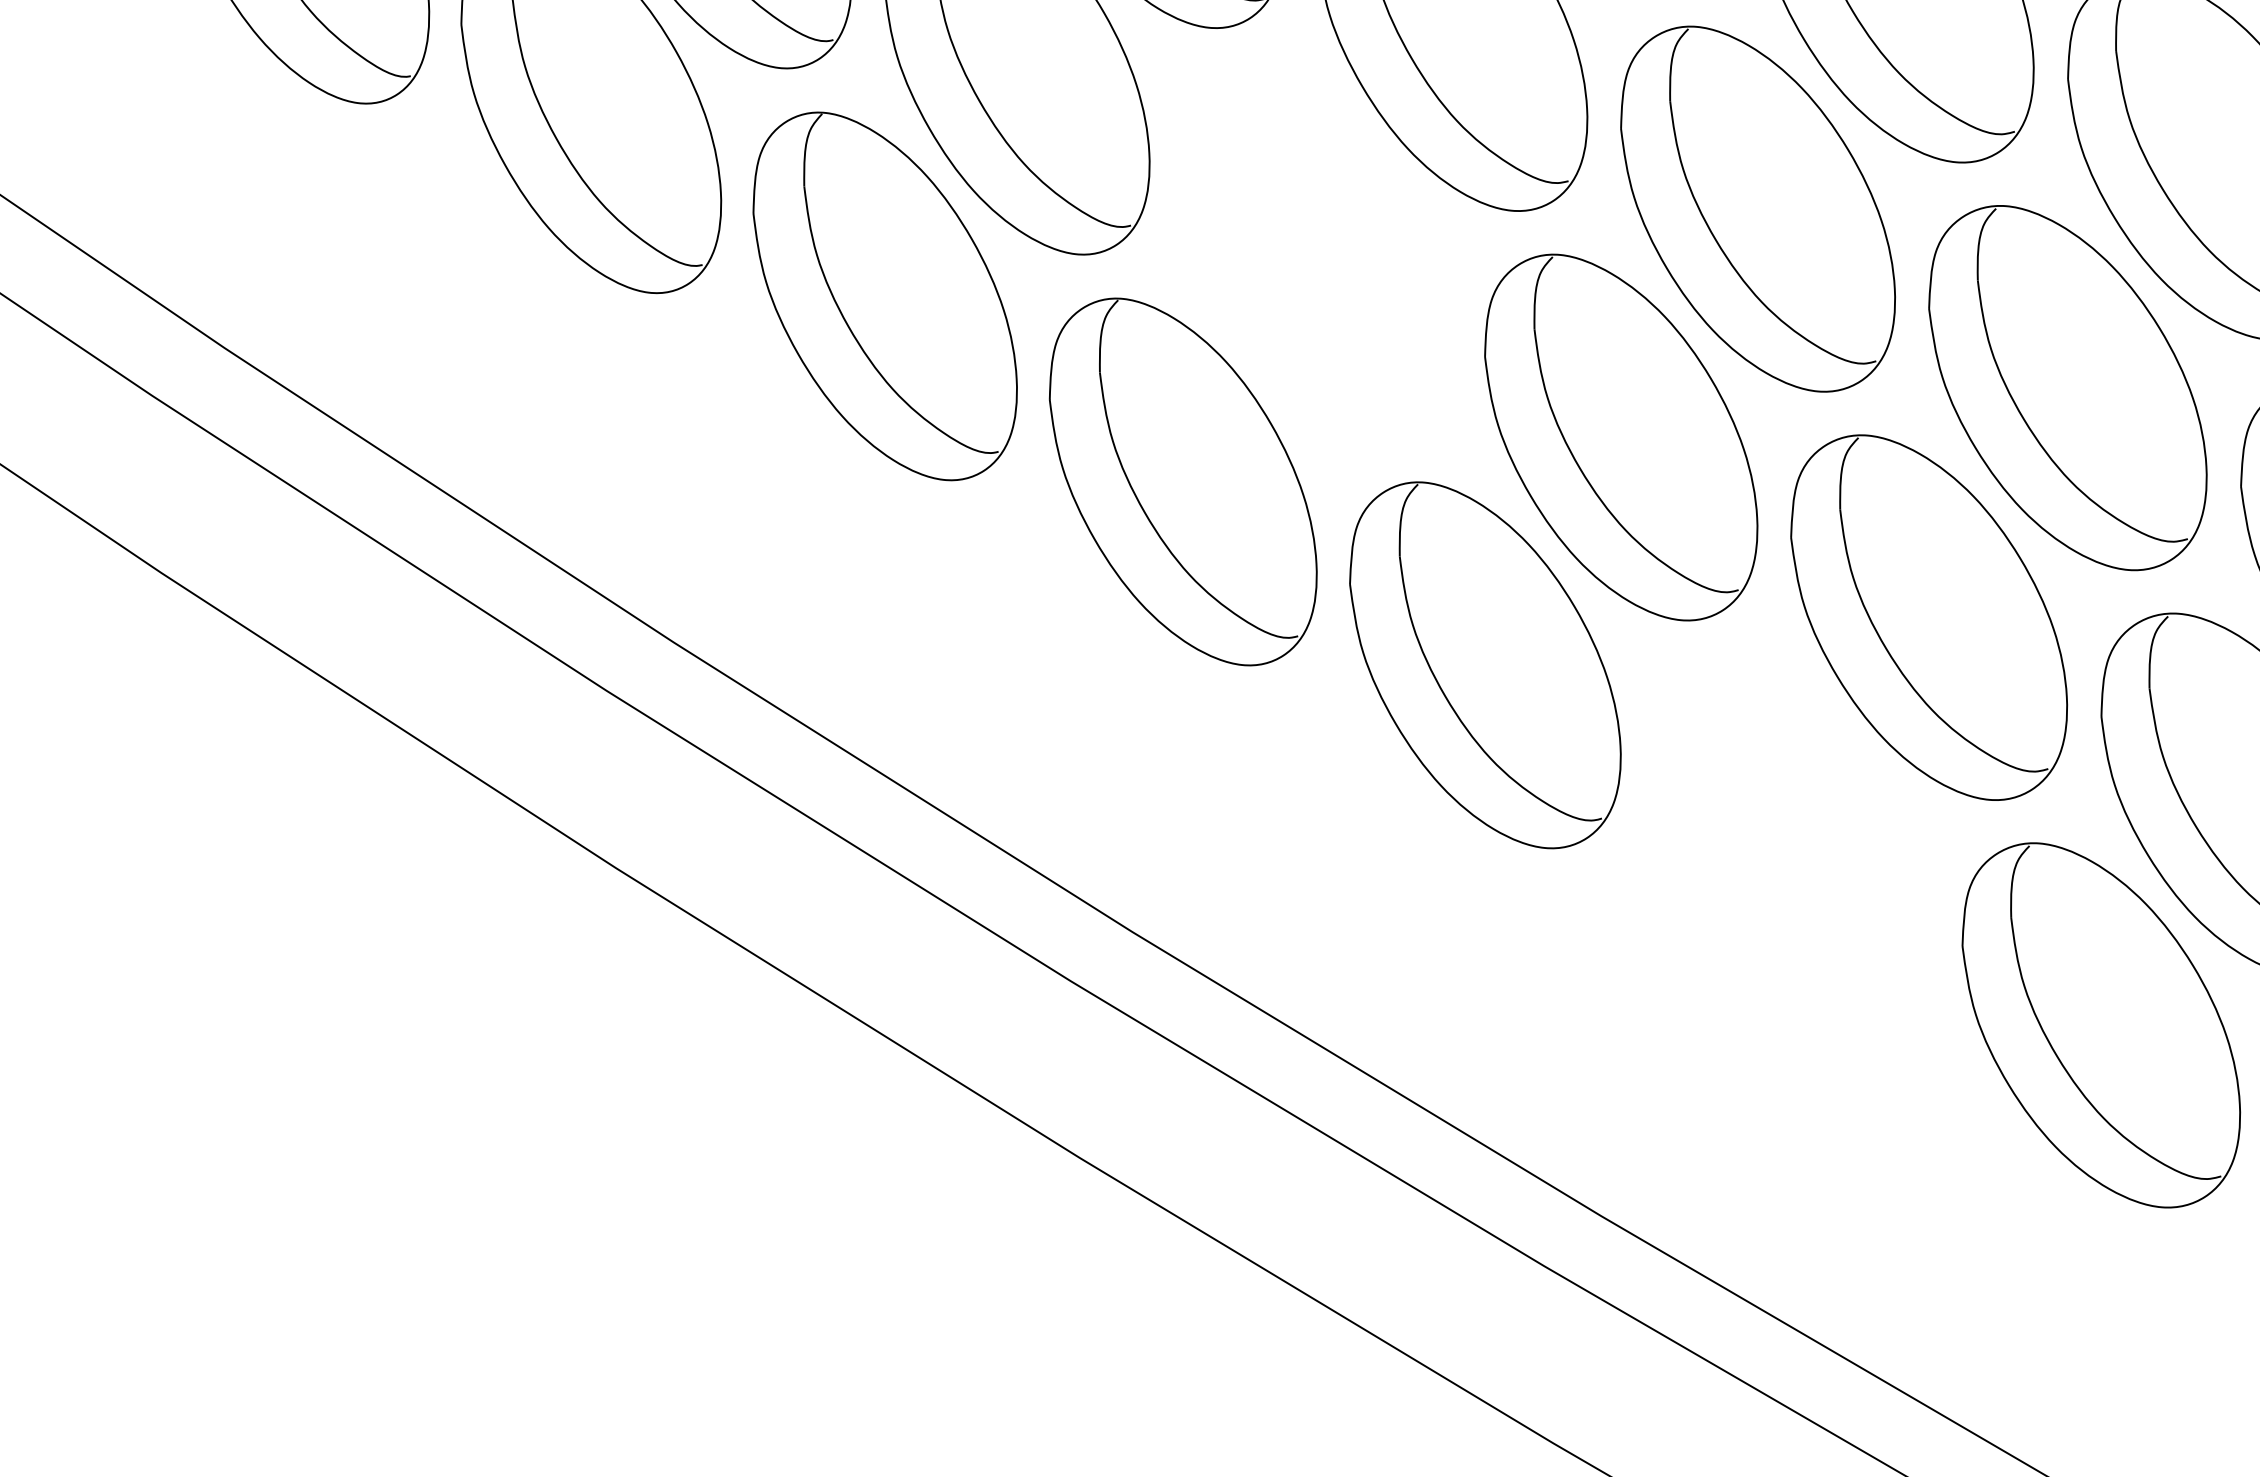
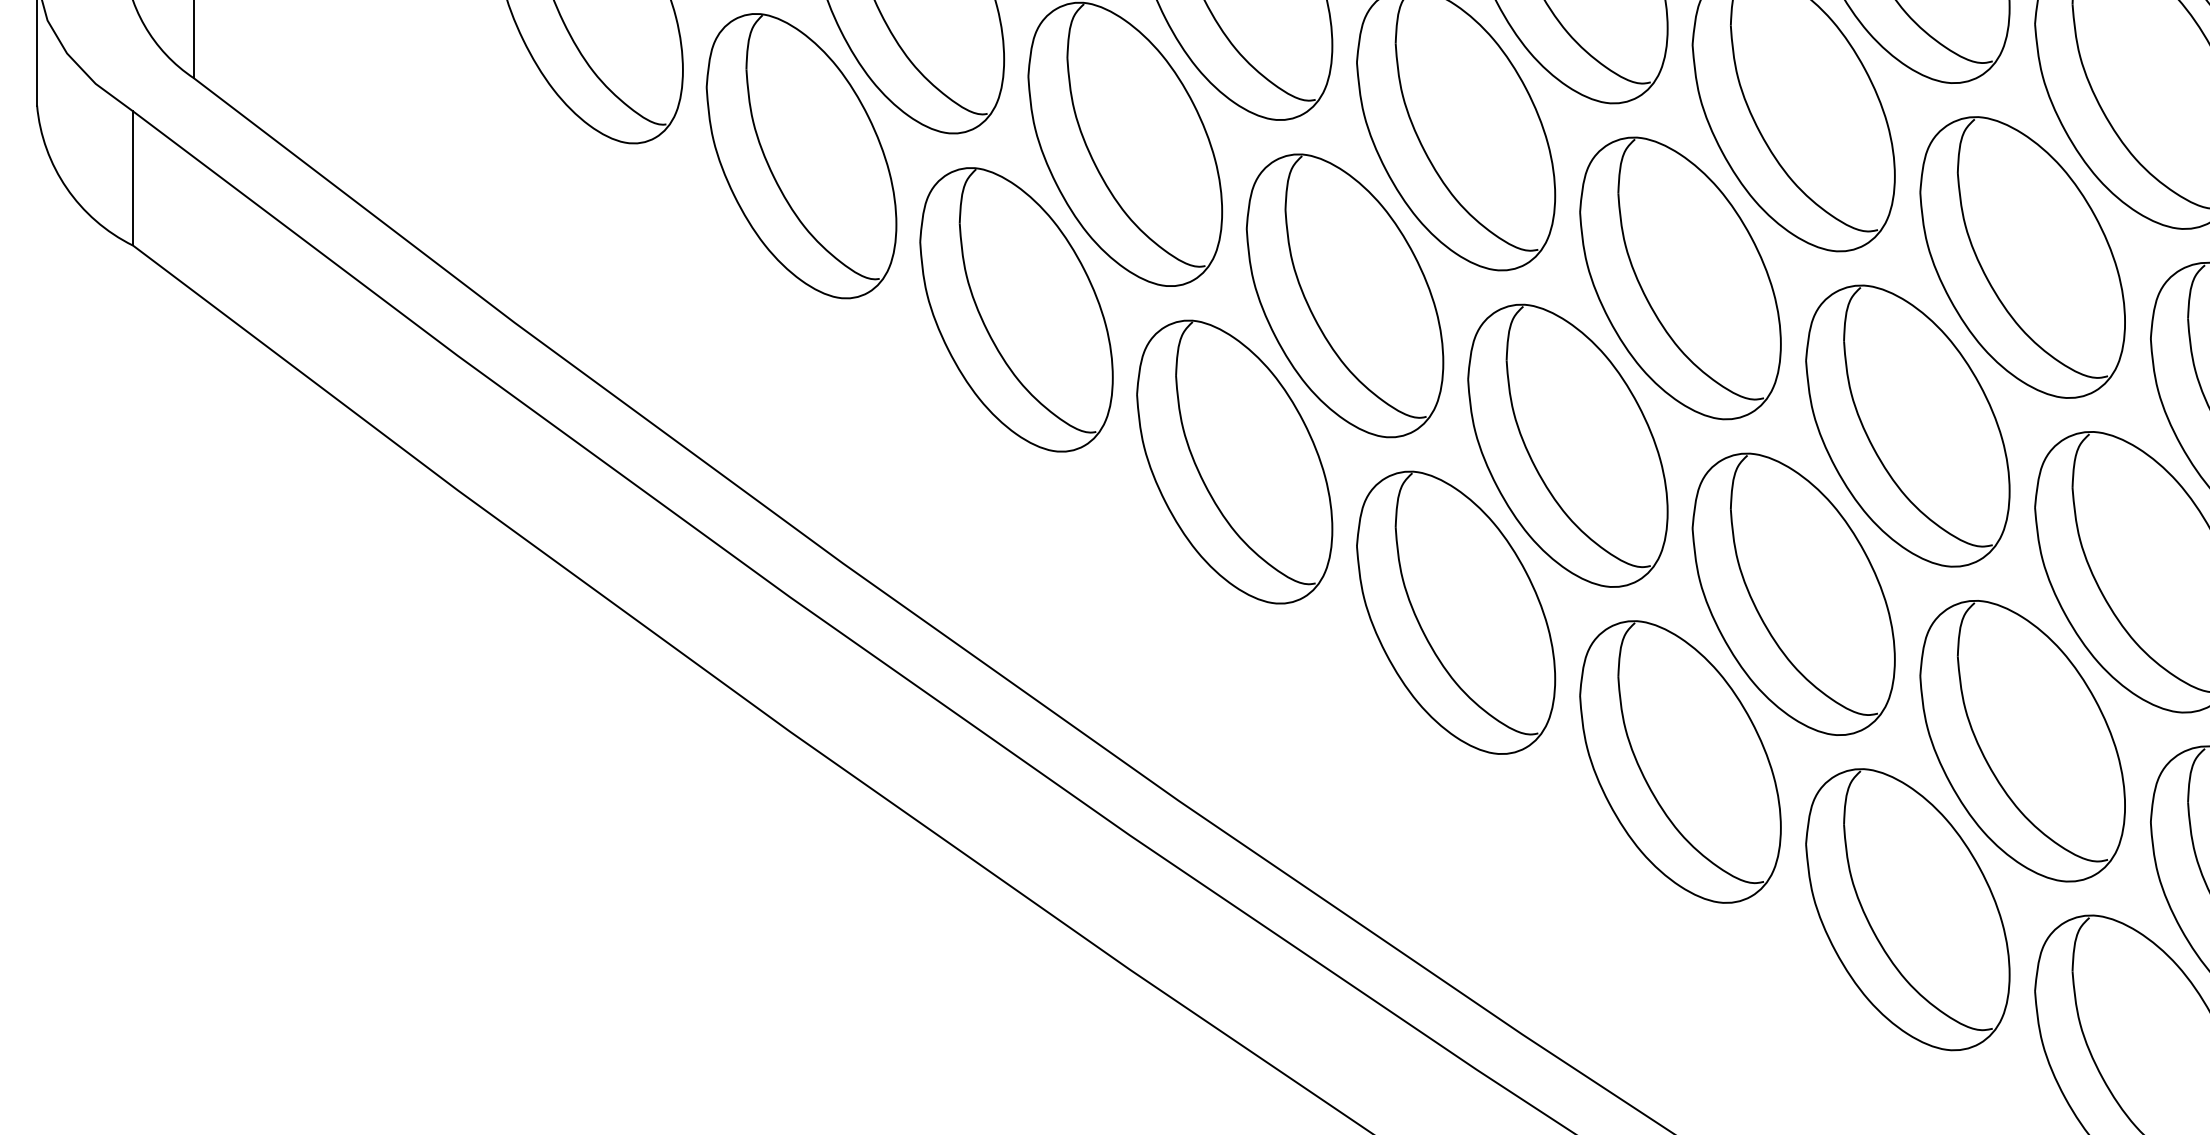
part: (1316, 254) -> (1344, 295), added
part: (1791, 845) -> (1680, 761), added

